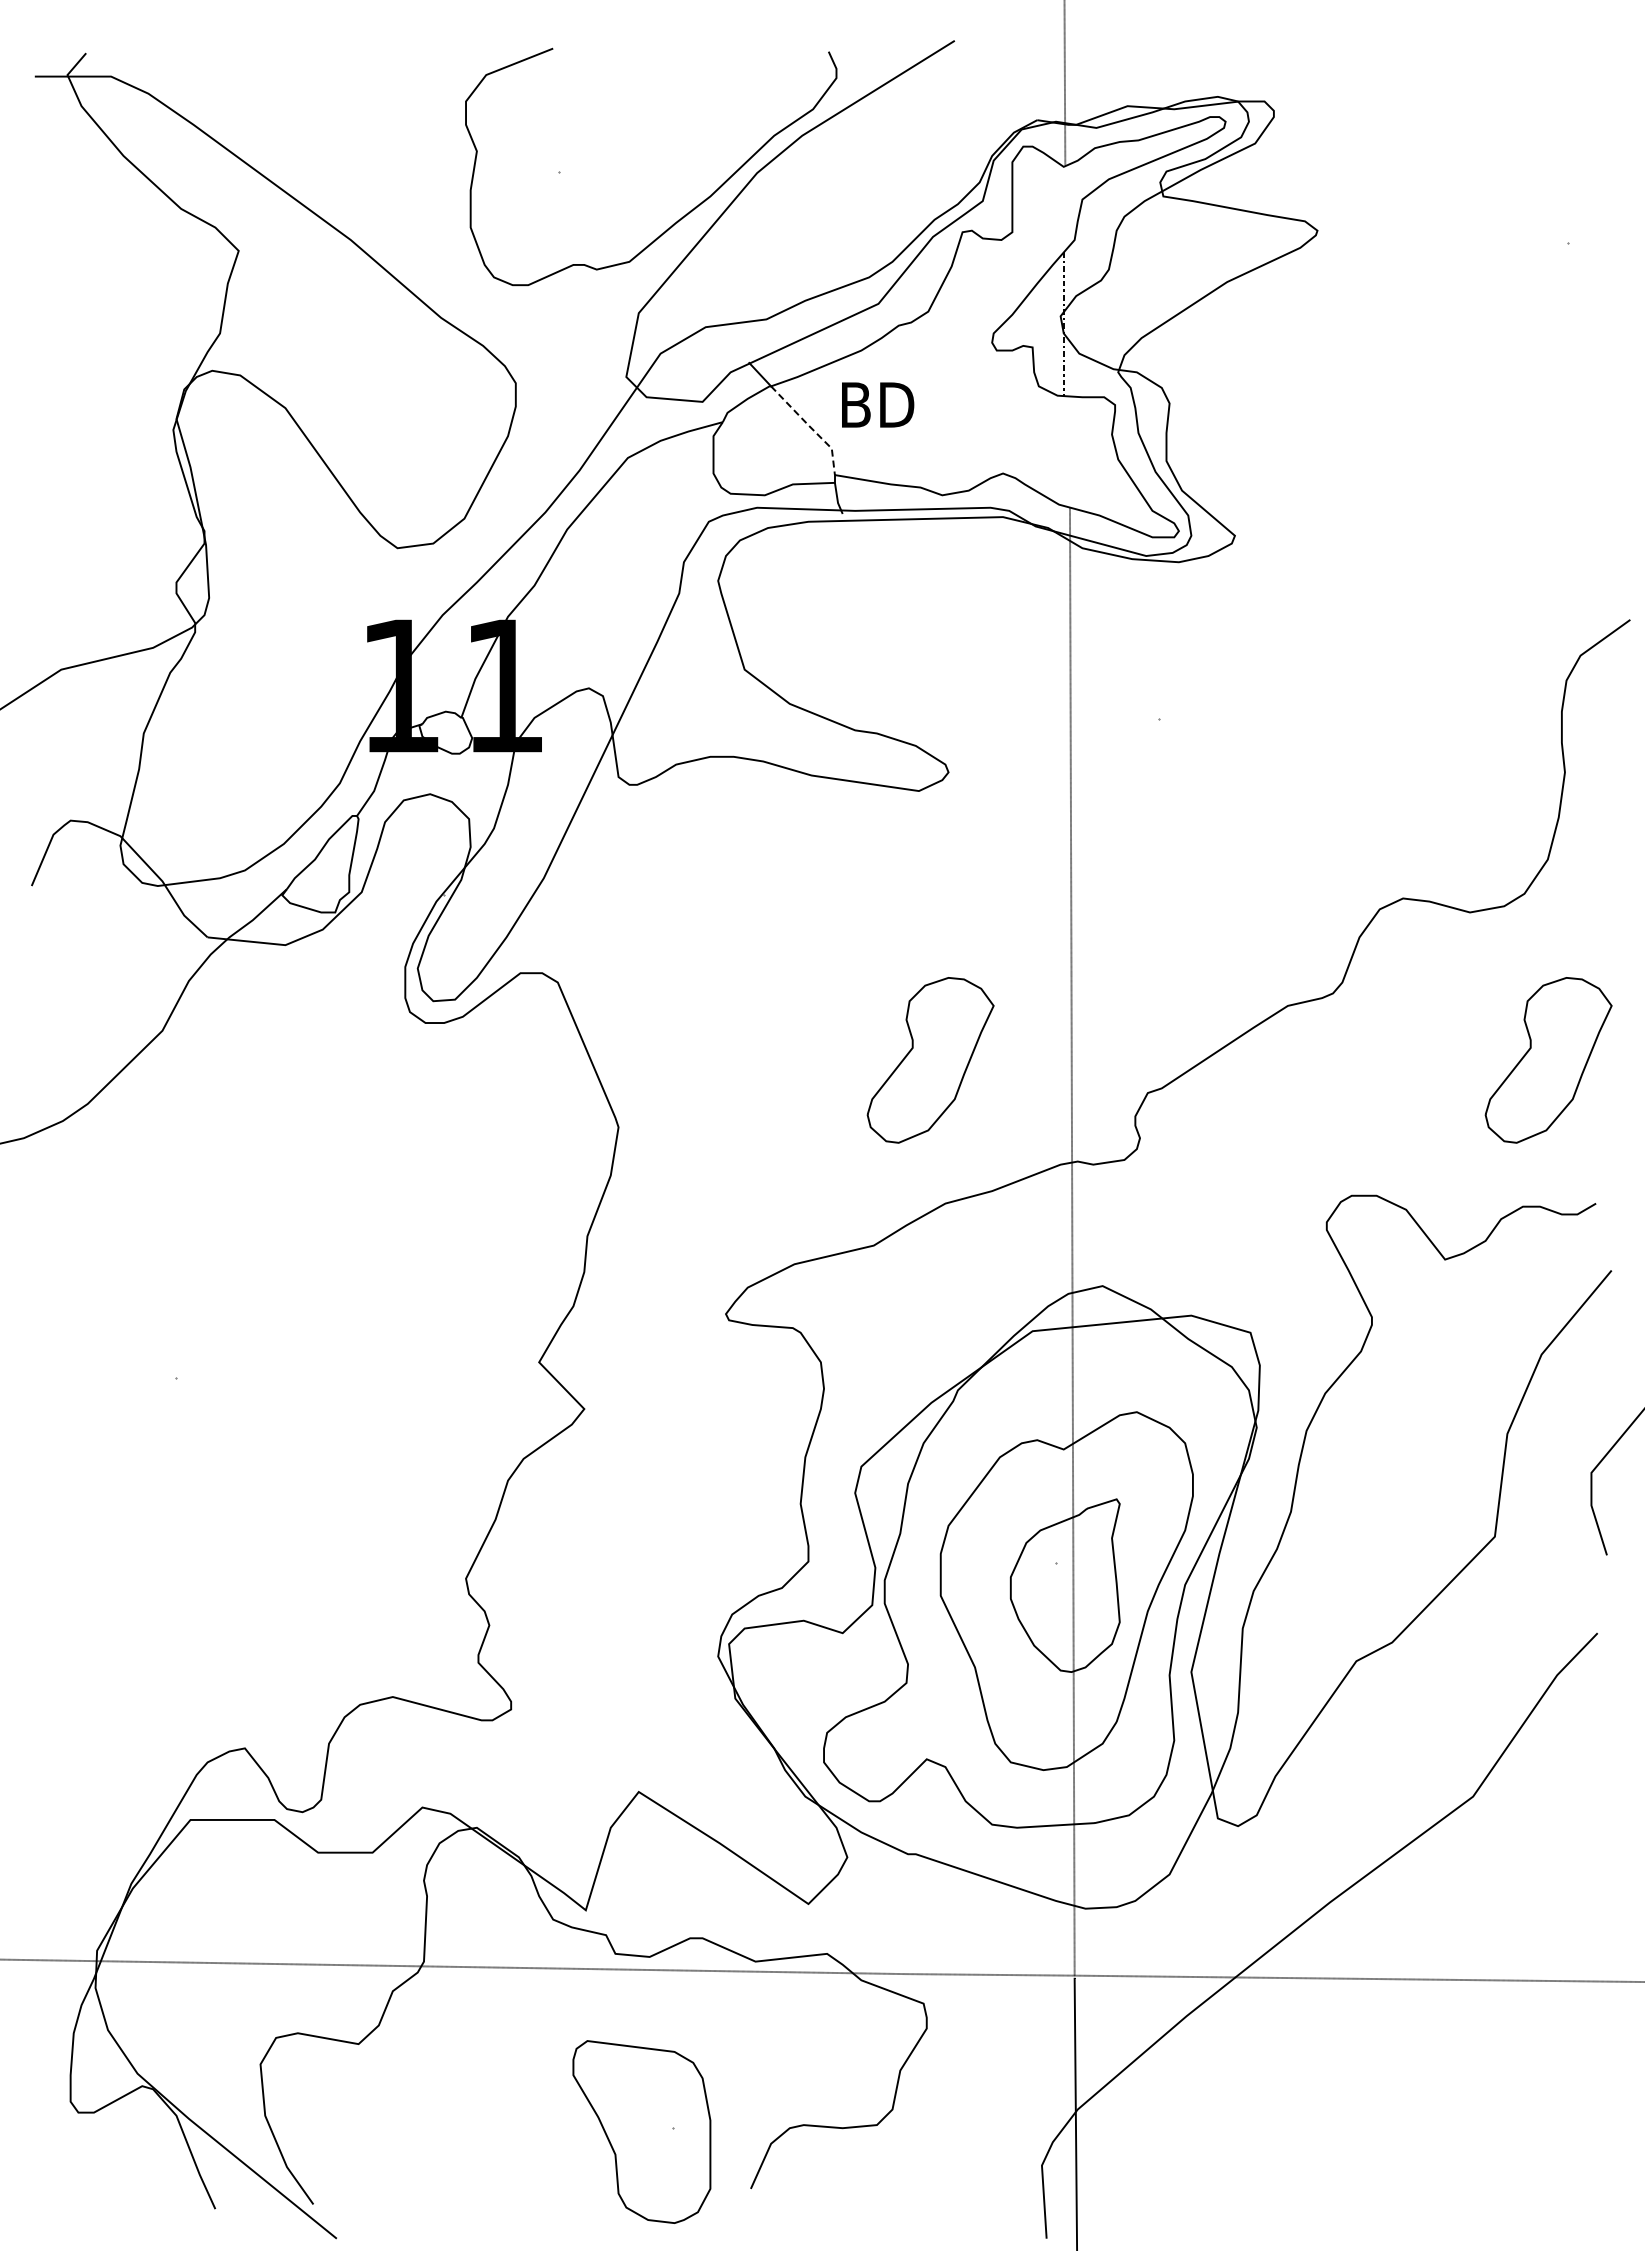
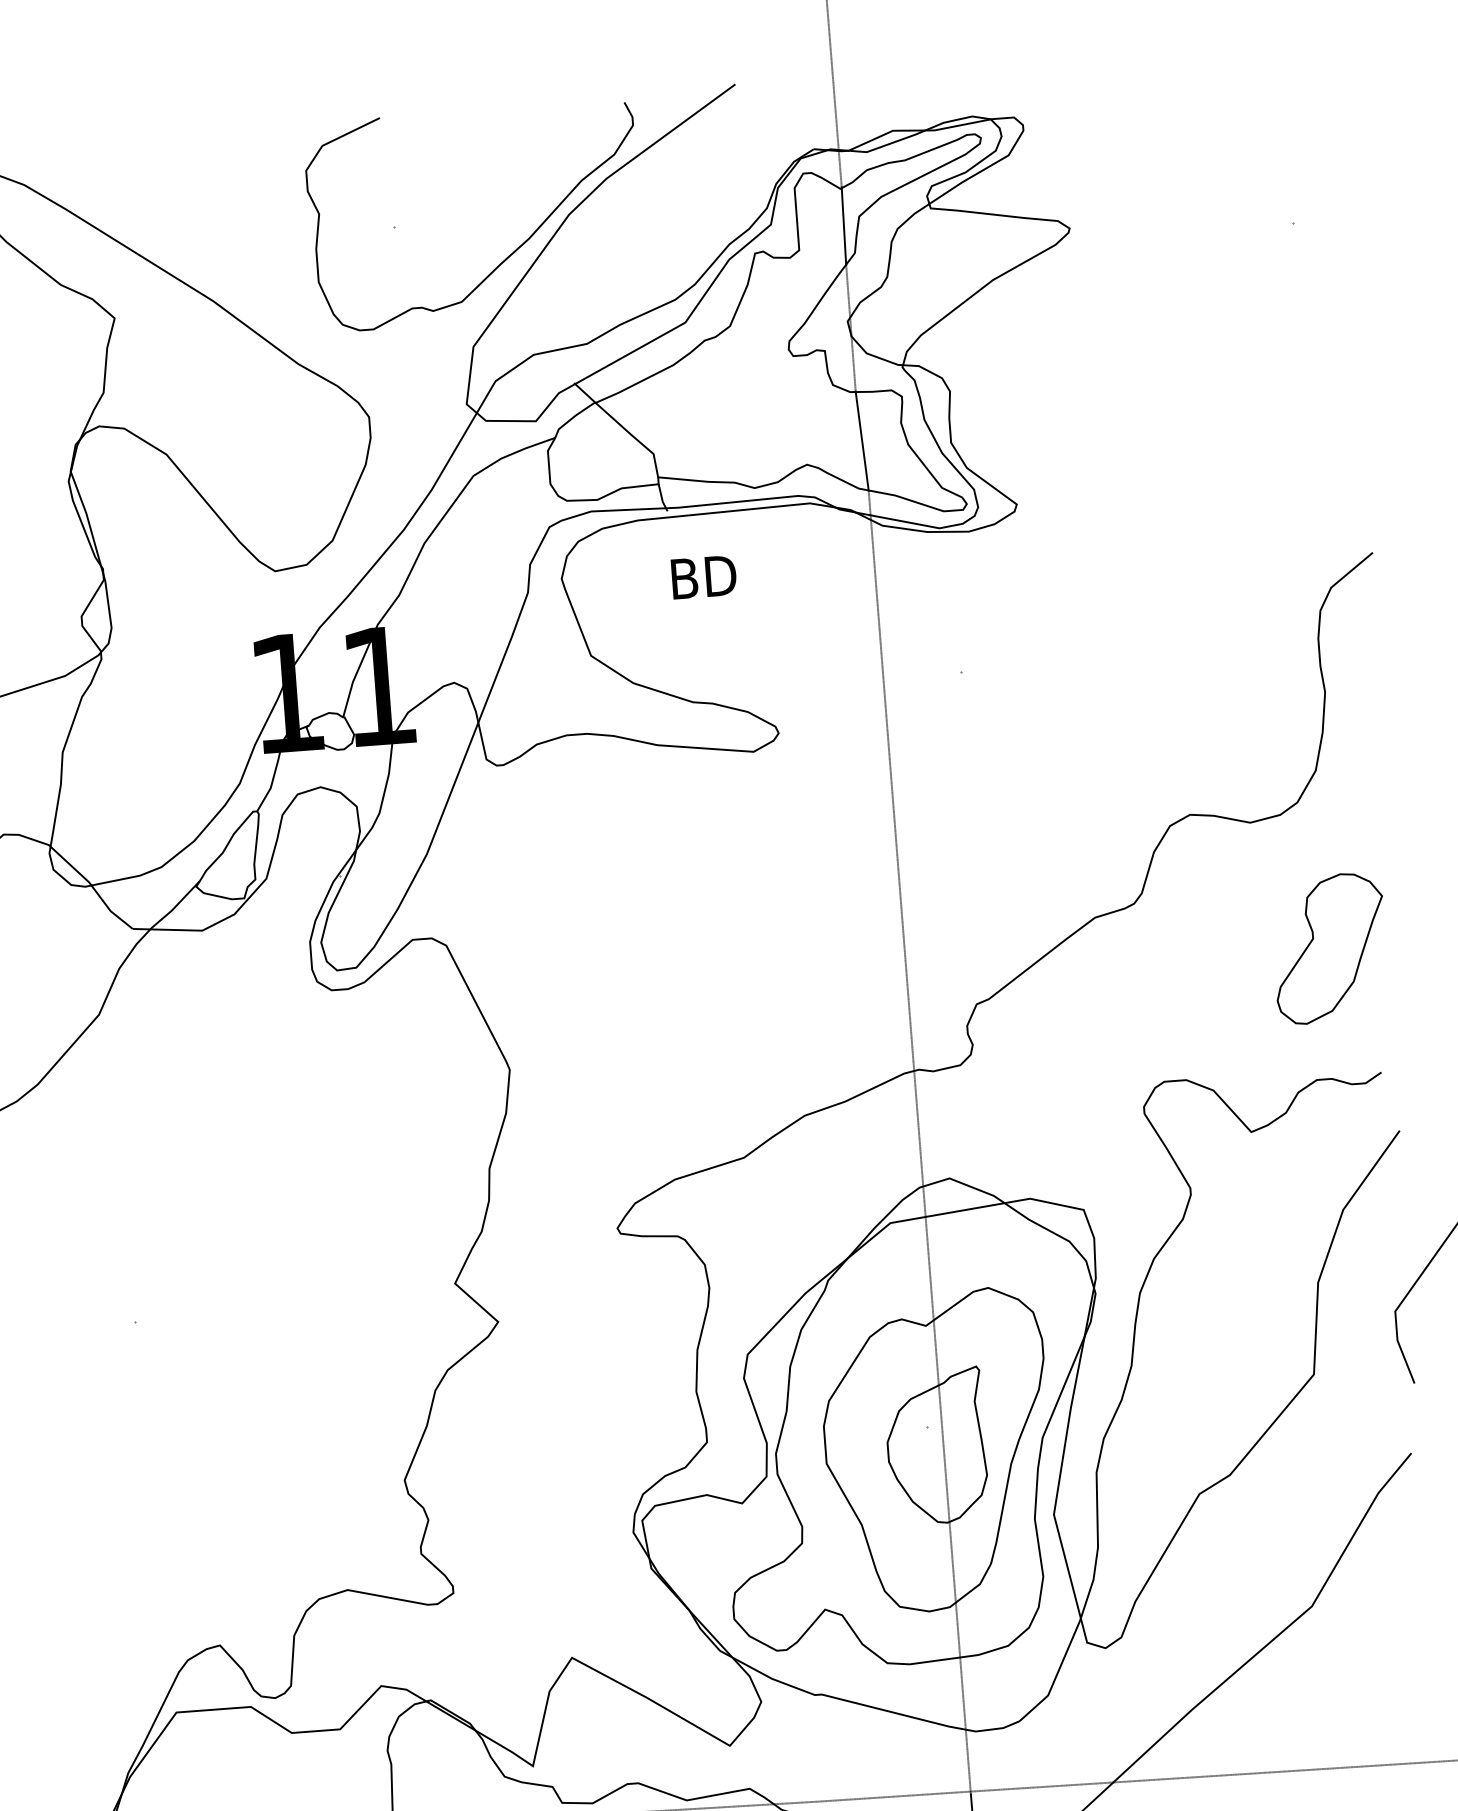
line: (1064, 208) -> (843, 225), added
text: (878, 404) -> (704, 576), moved
line: (811, 428) -> (634, 437), dashed -> solid
line: (1066, 451) -> (861, 440), added
part: (930, 1060) -> (781, 989), removed

